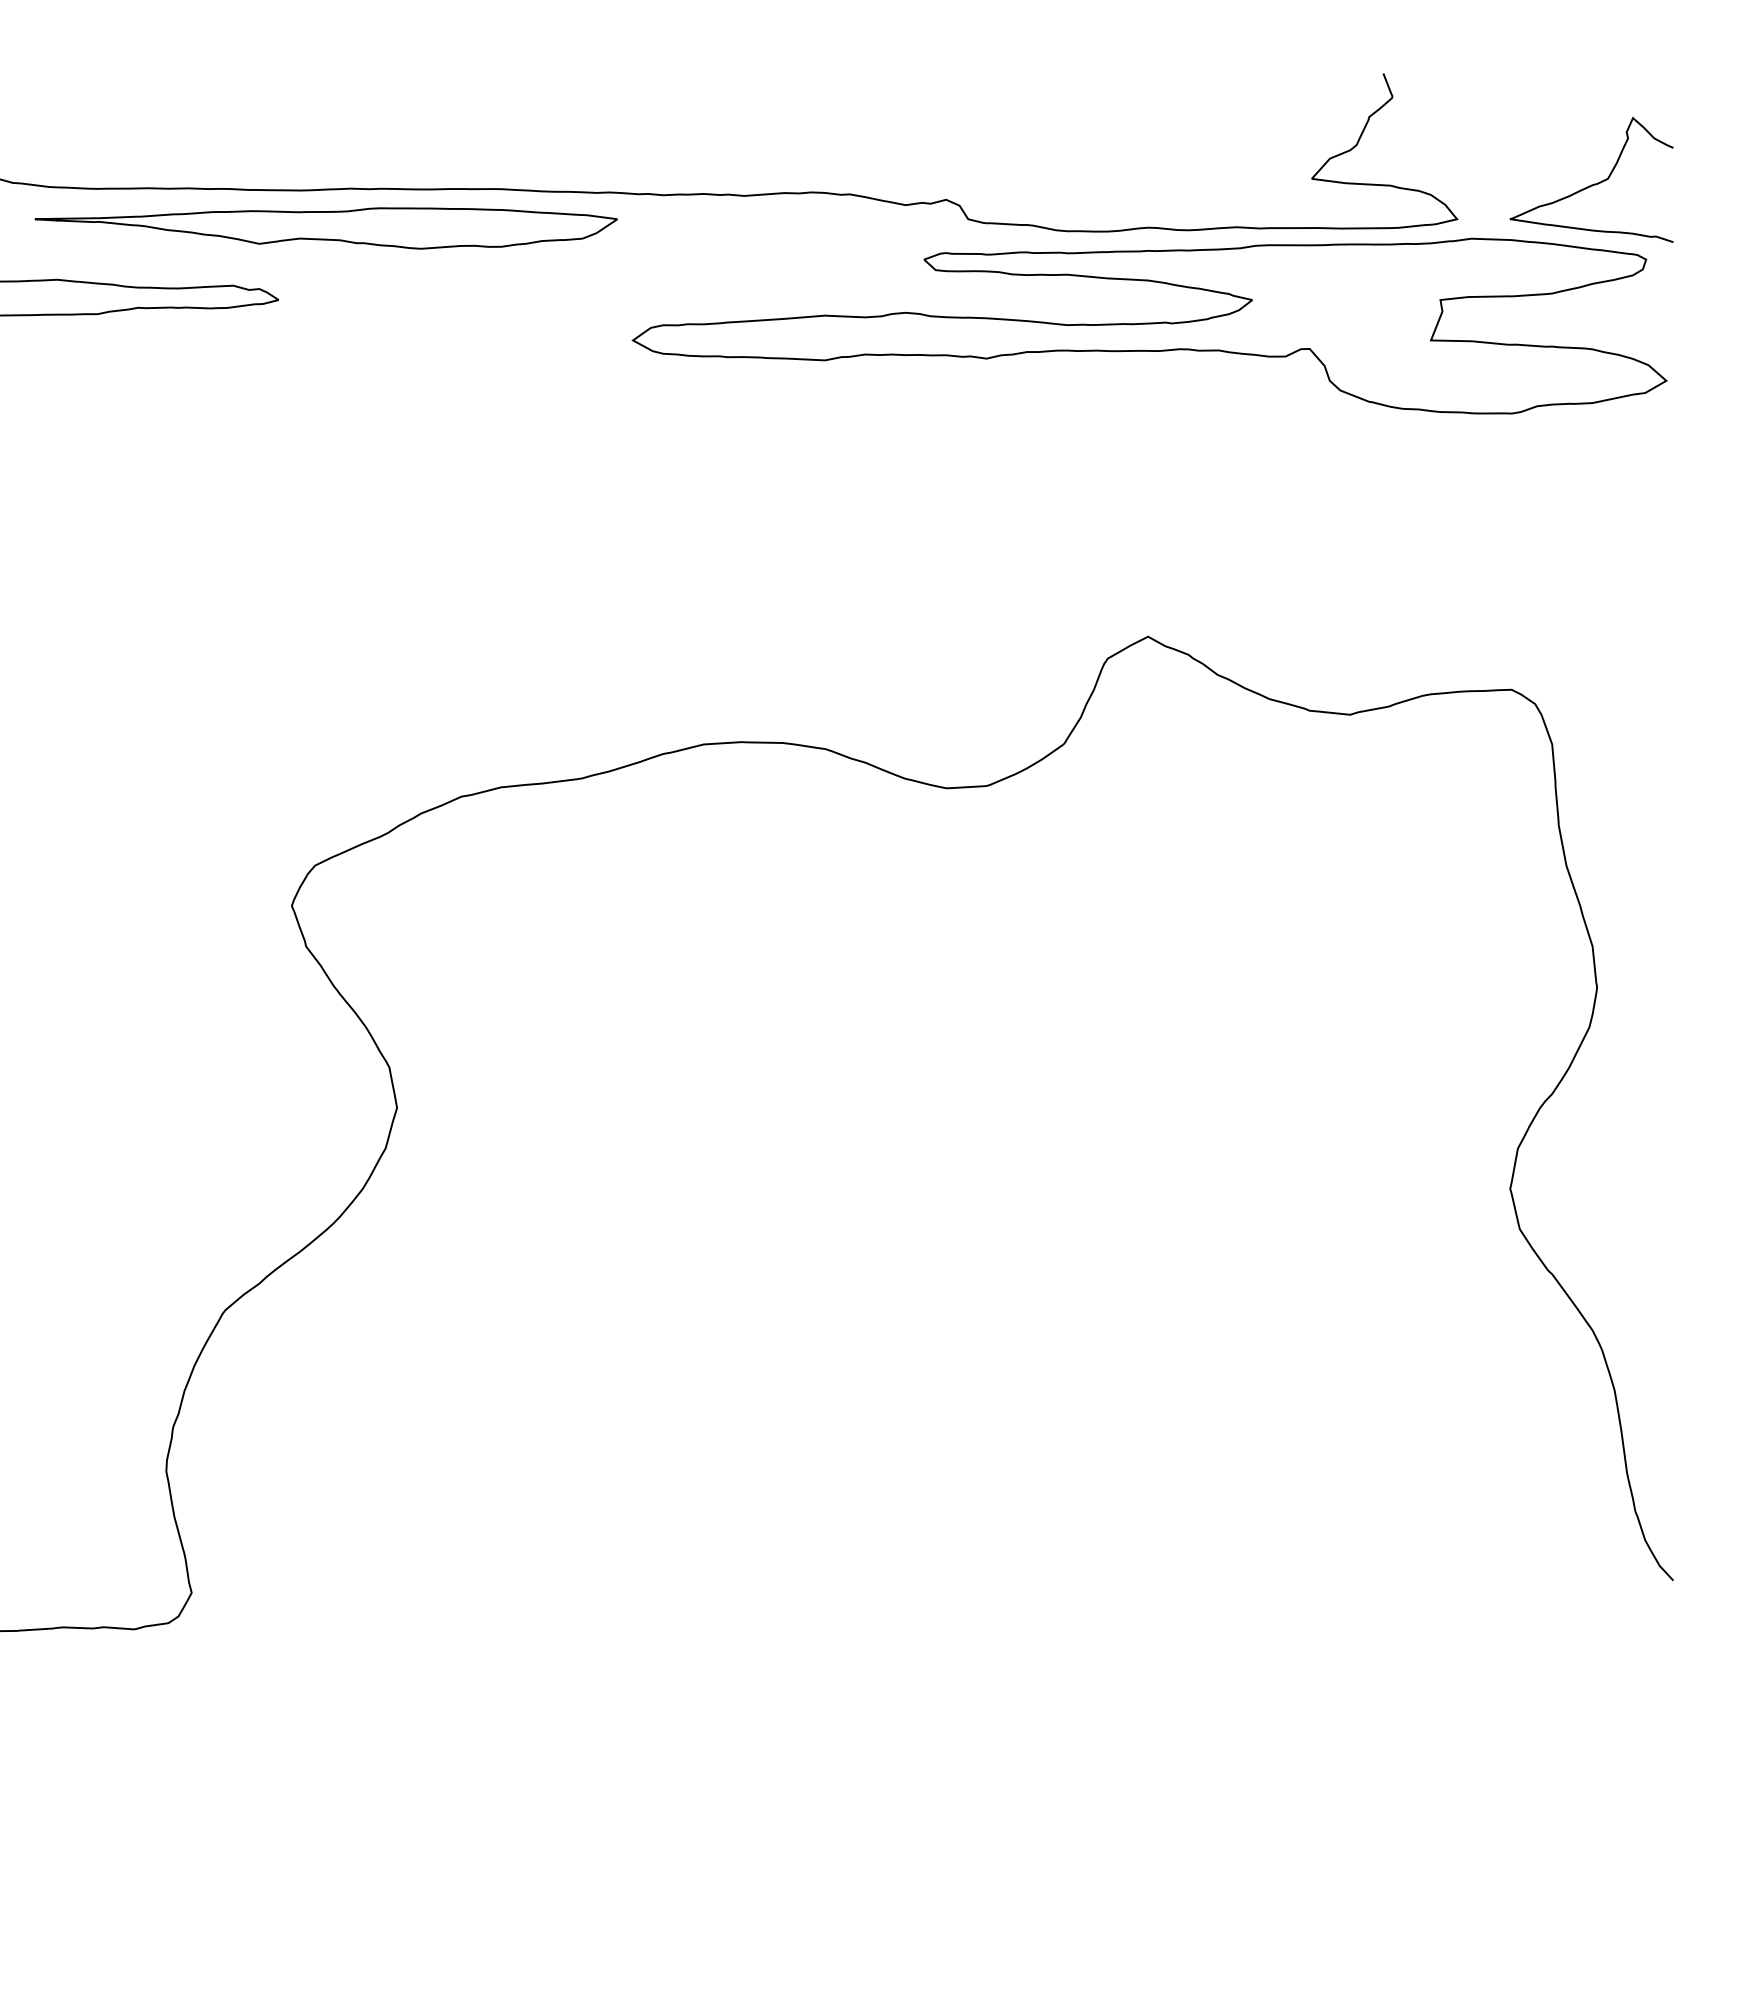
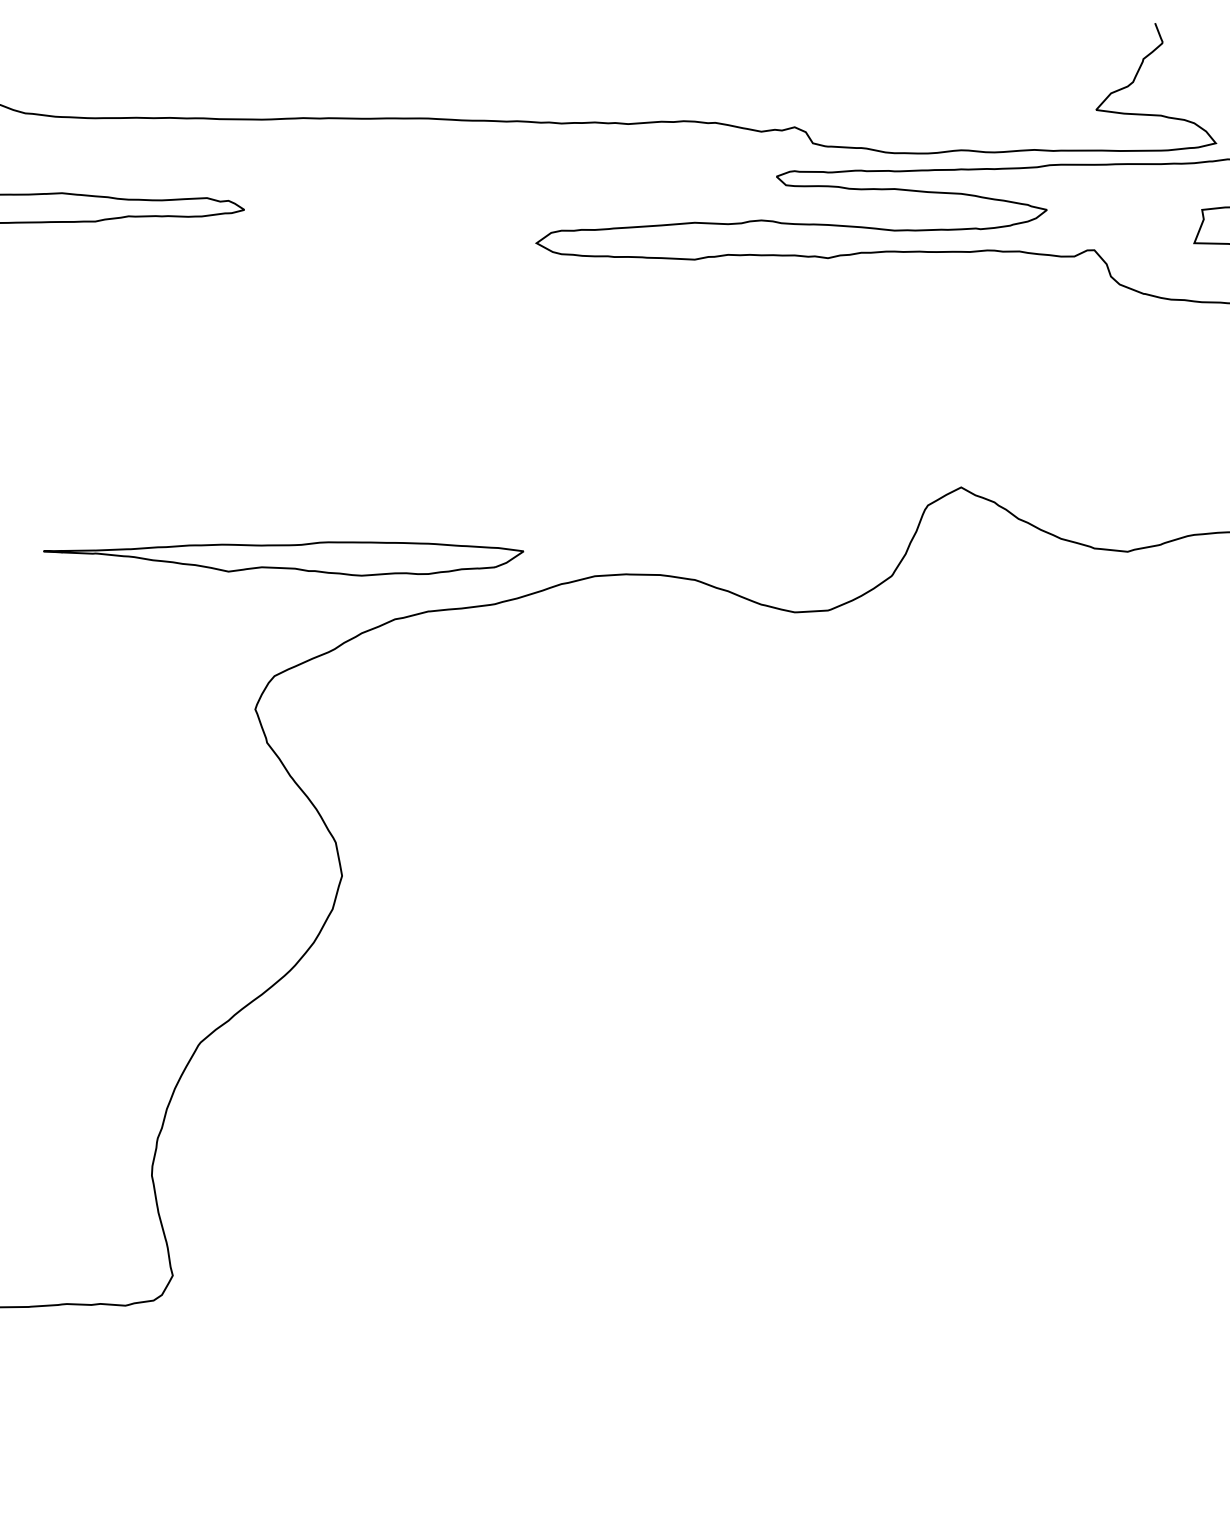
part: (325, 228) -> (283, 558), moved

